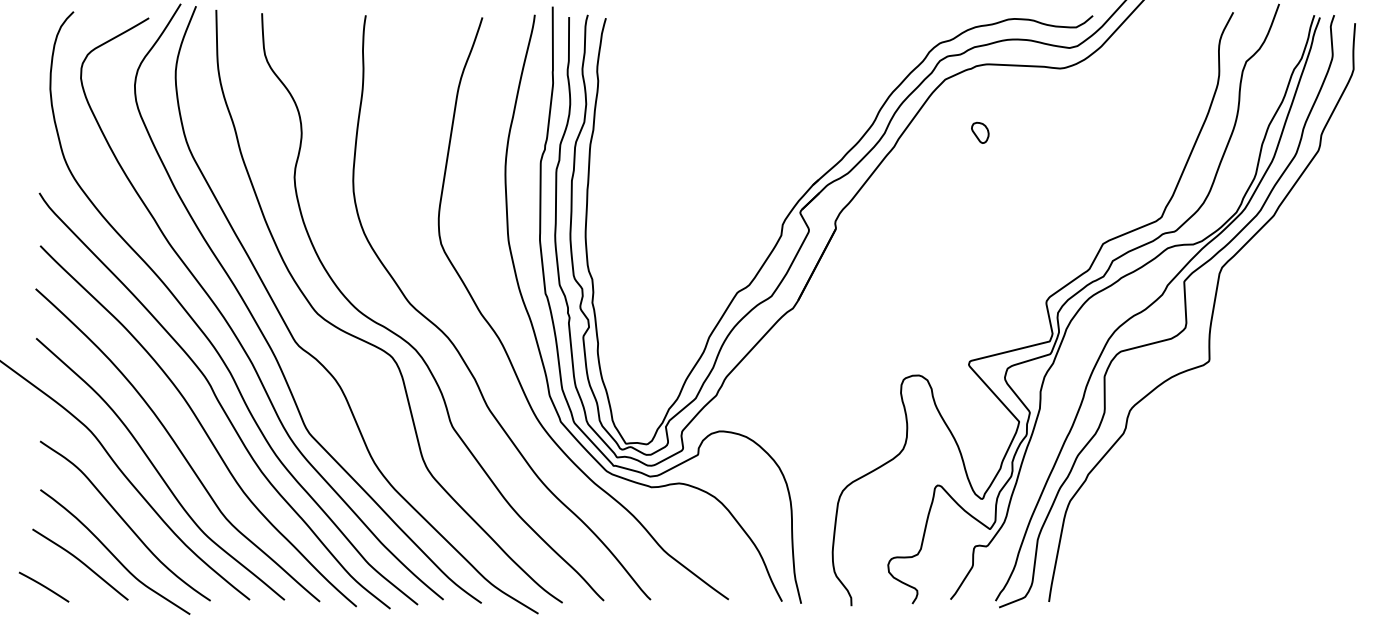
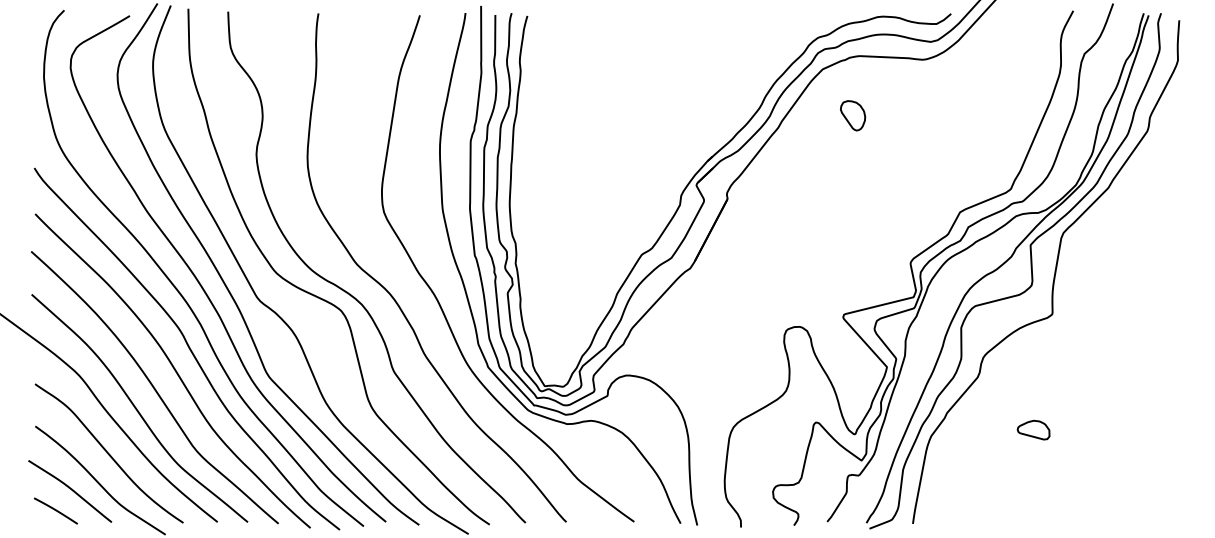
part: (980, 132) -> (853, 115), size x1.67
part: (1187, 493) -> (1033, 429), added
line: (43, 586) -> (55, 510), moved

